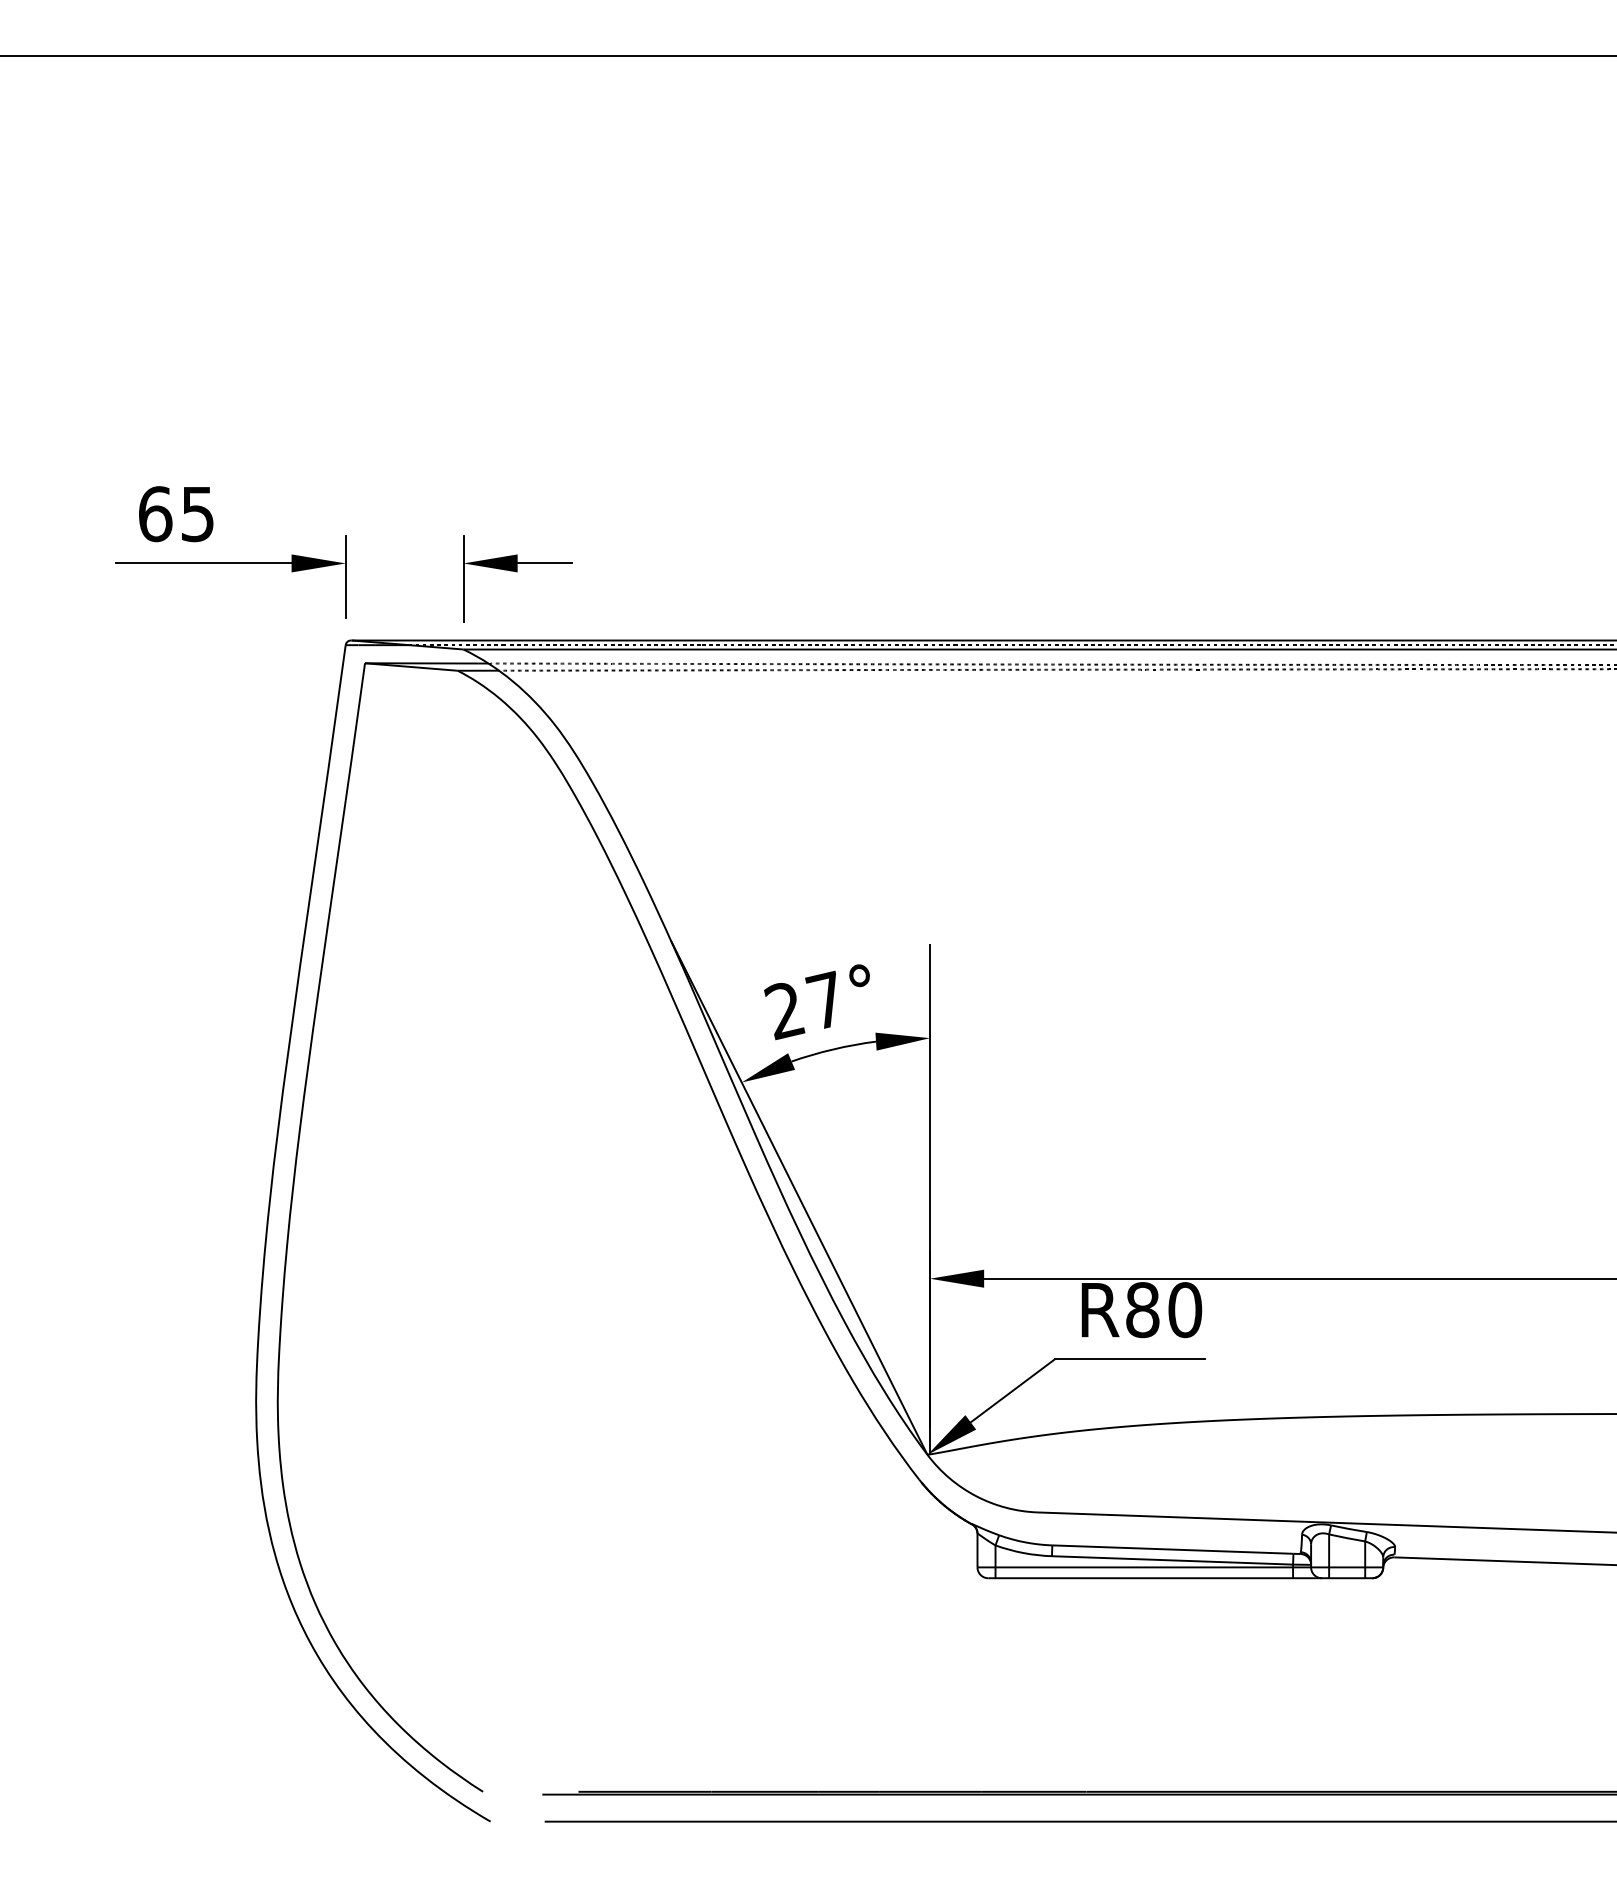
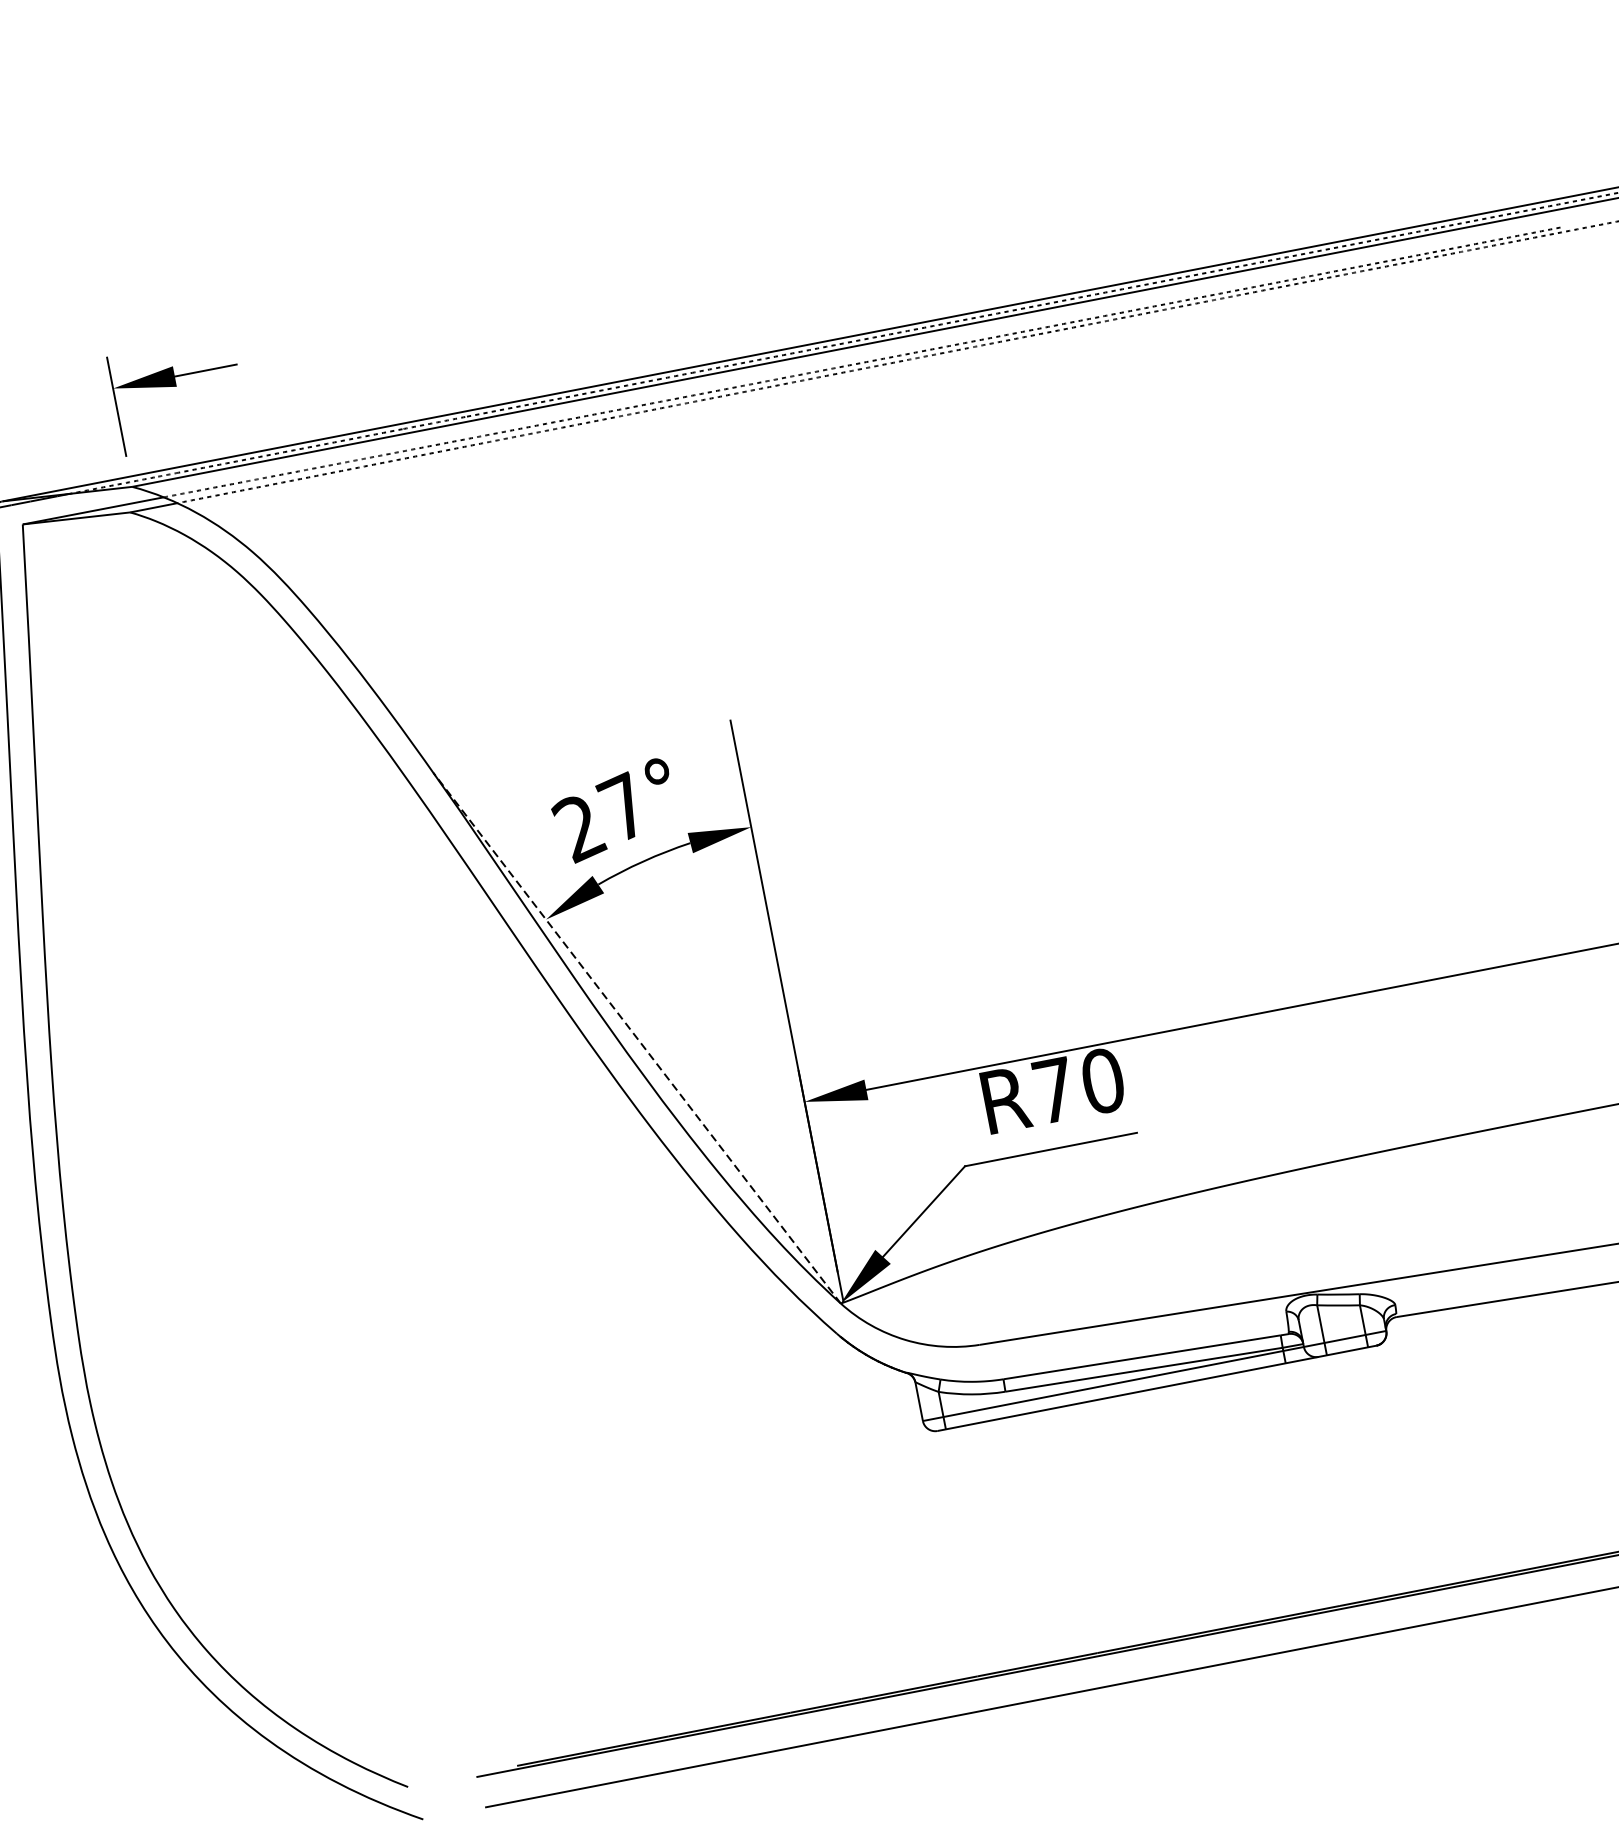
line: (799, 1197) -> (637, 1038), solid -> dashed
text: (1142, 1310) -> (1054, 1091), R80 -> R70

